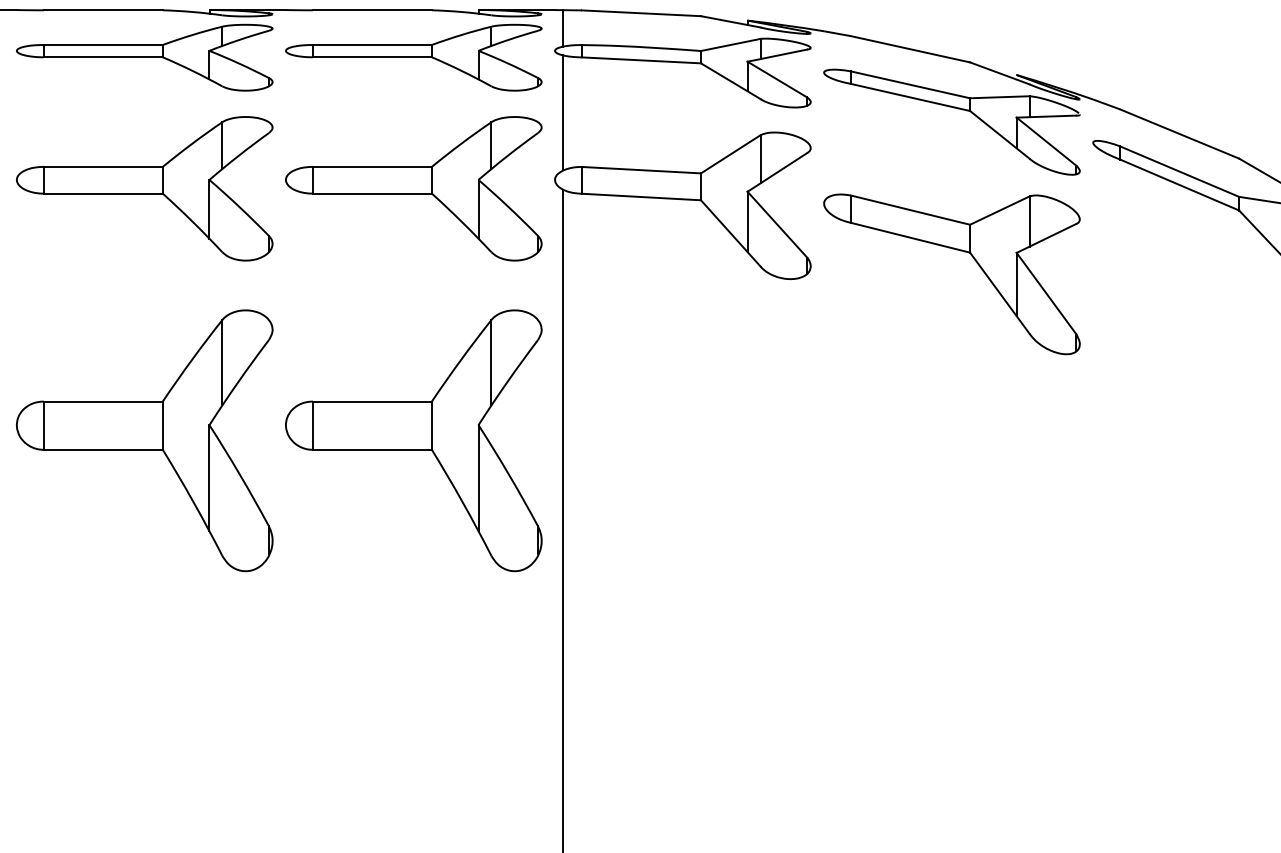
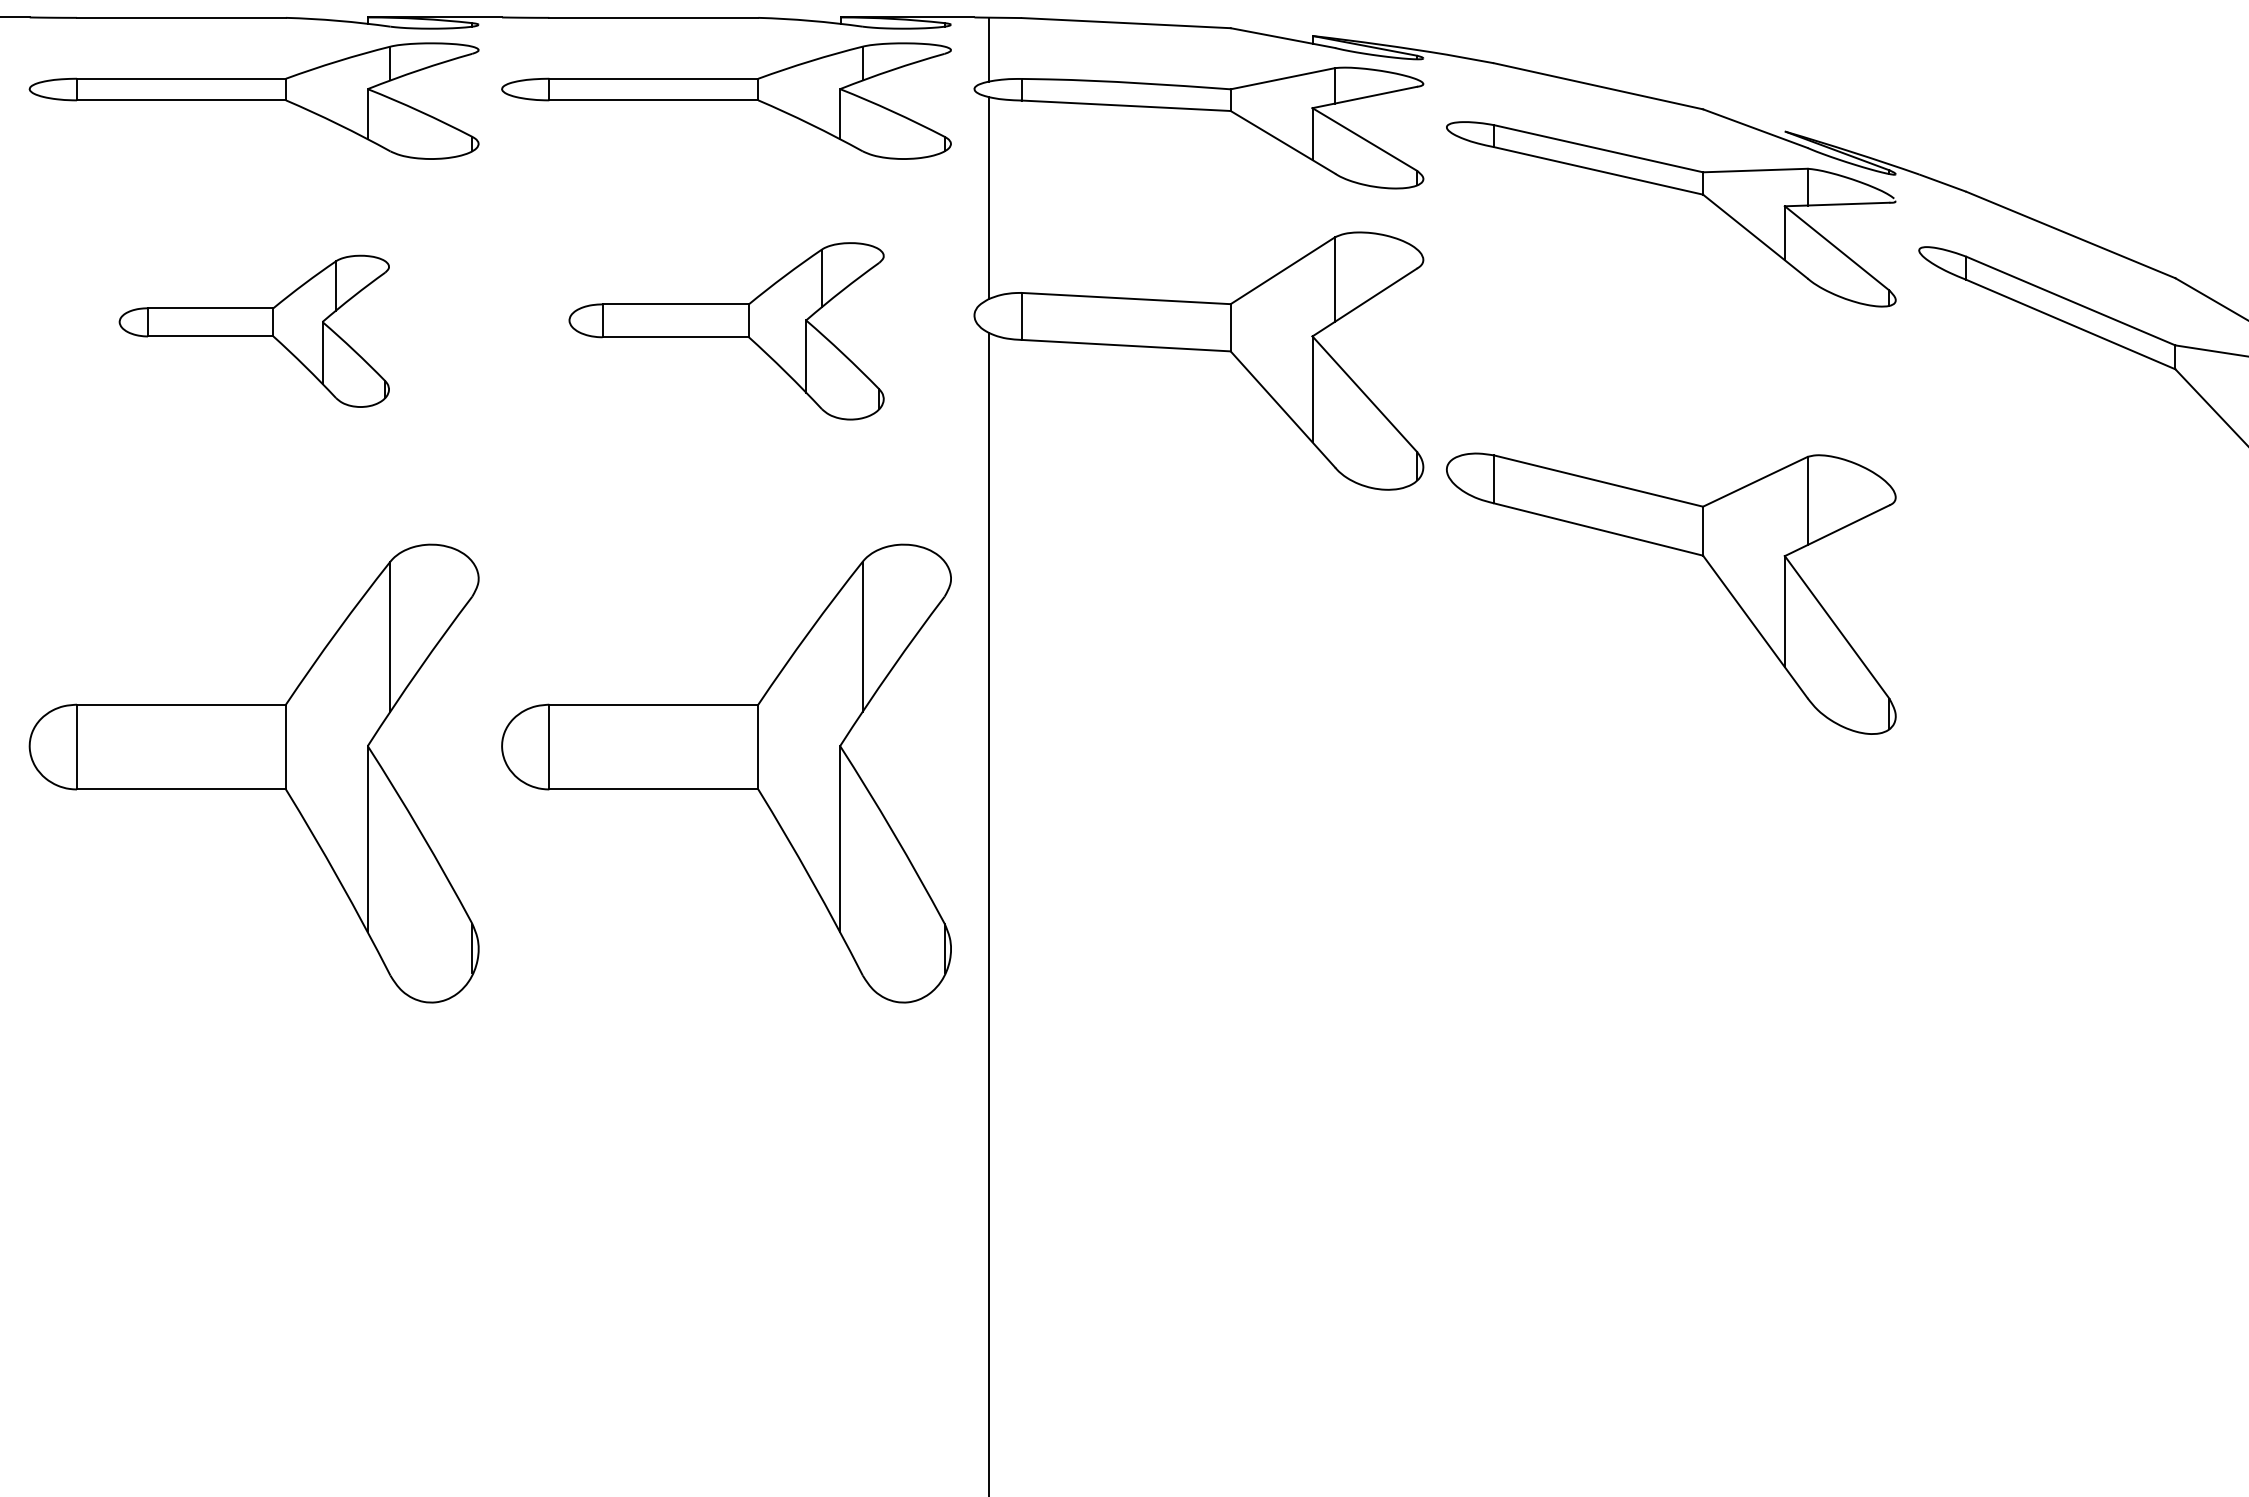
part: (144, 188) -> (253, 330), size x0.6
part: (413, 188) -> (726, 330), size x0.7
part: (956, 250) -> (1679, 551), moved

